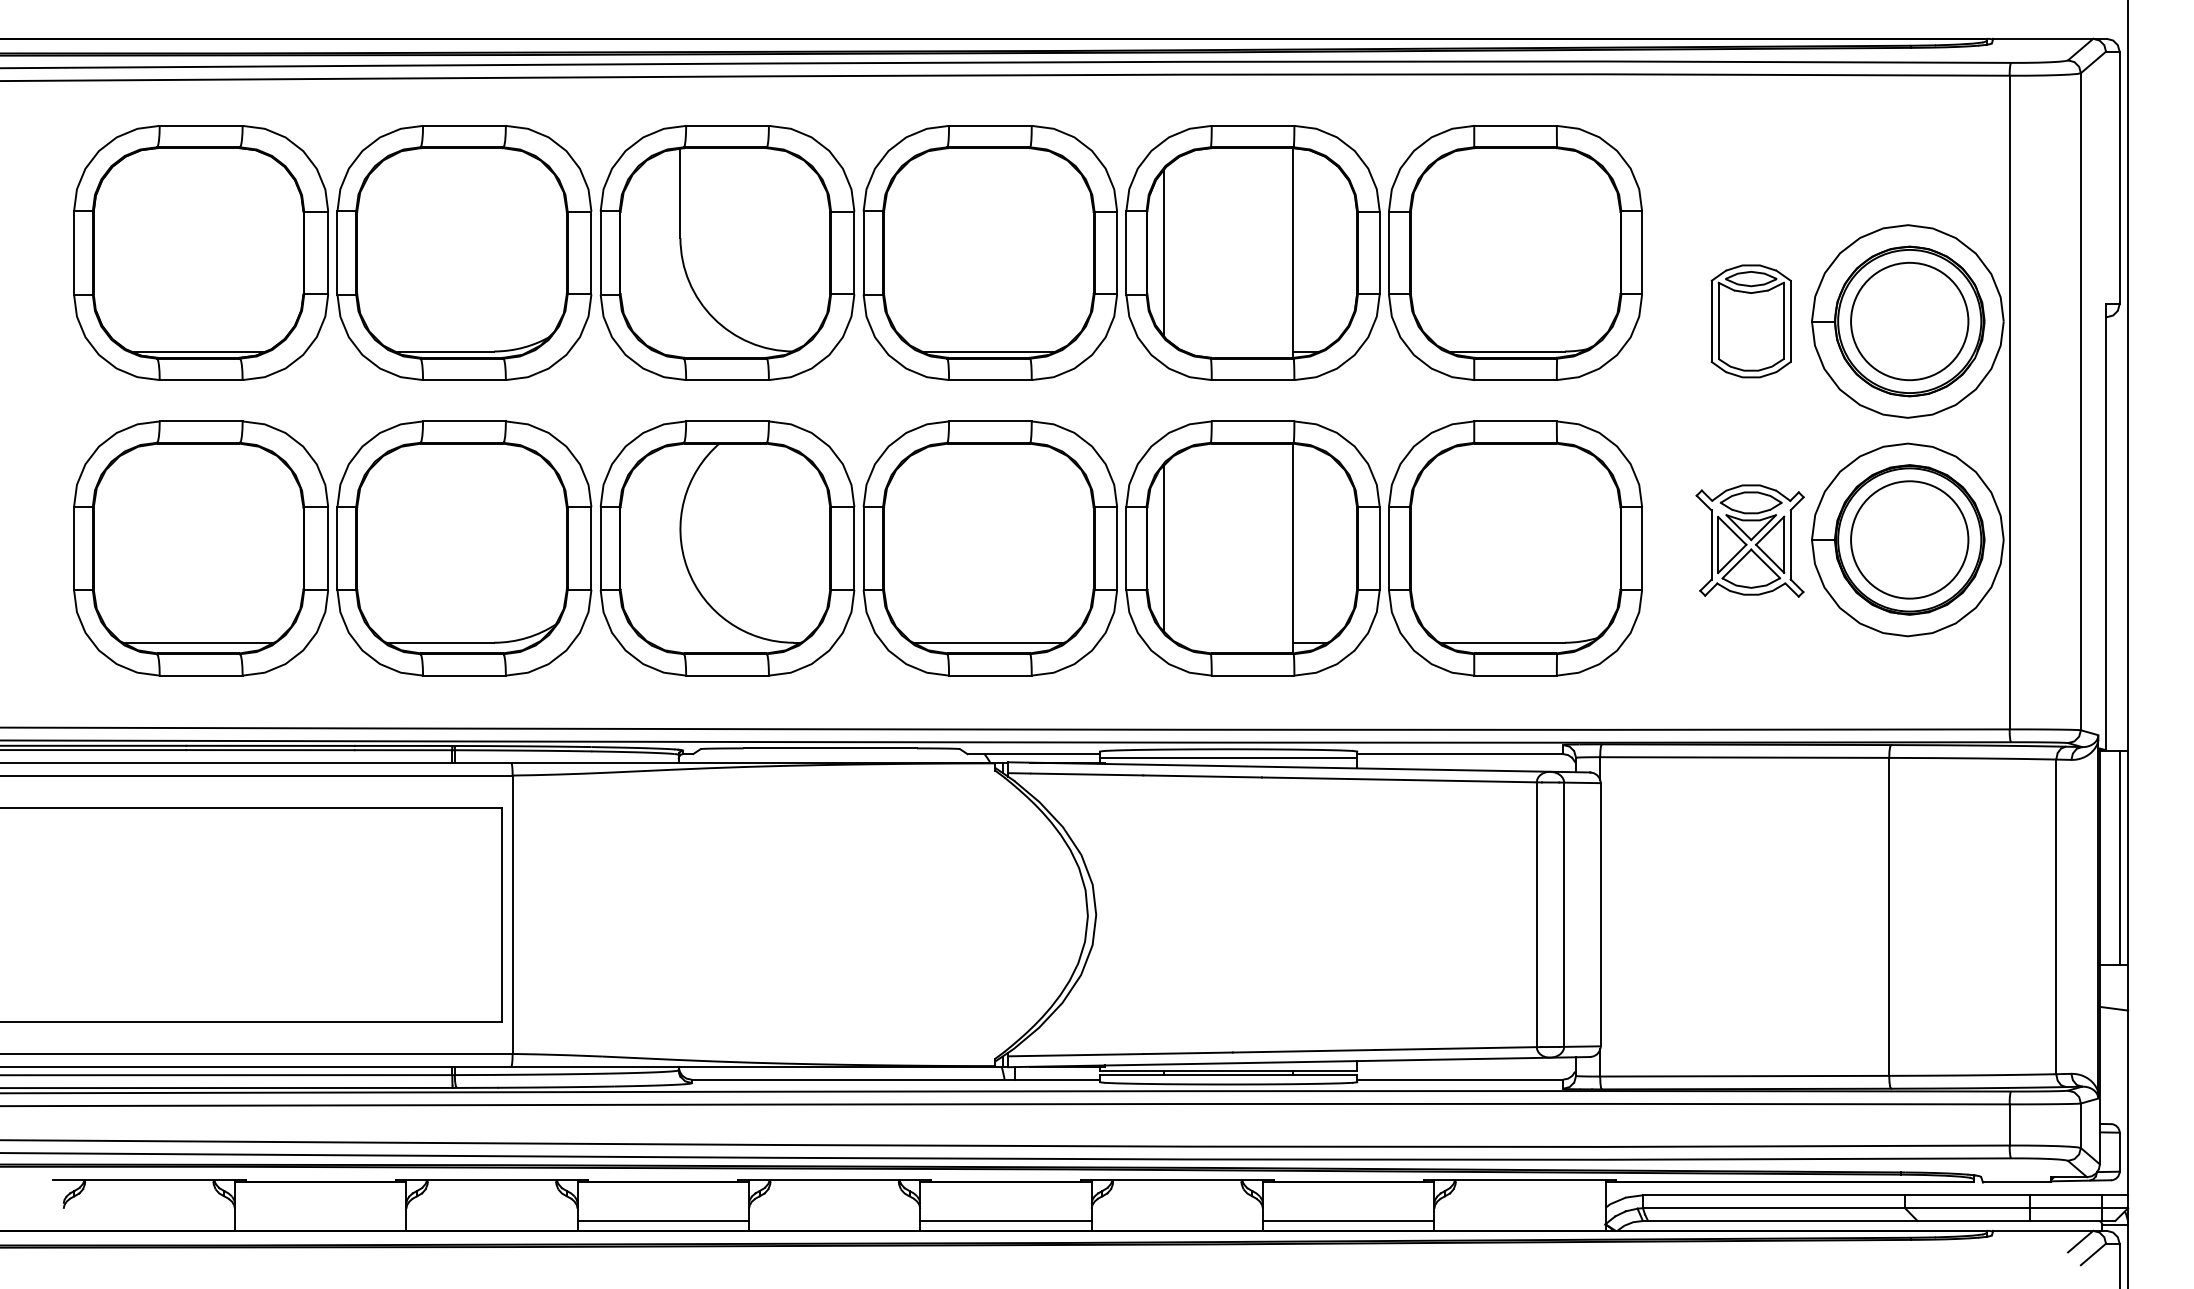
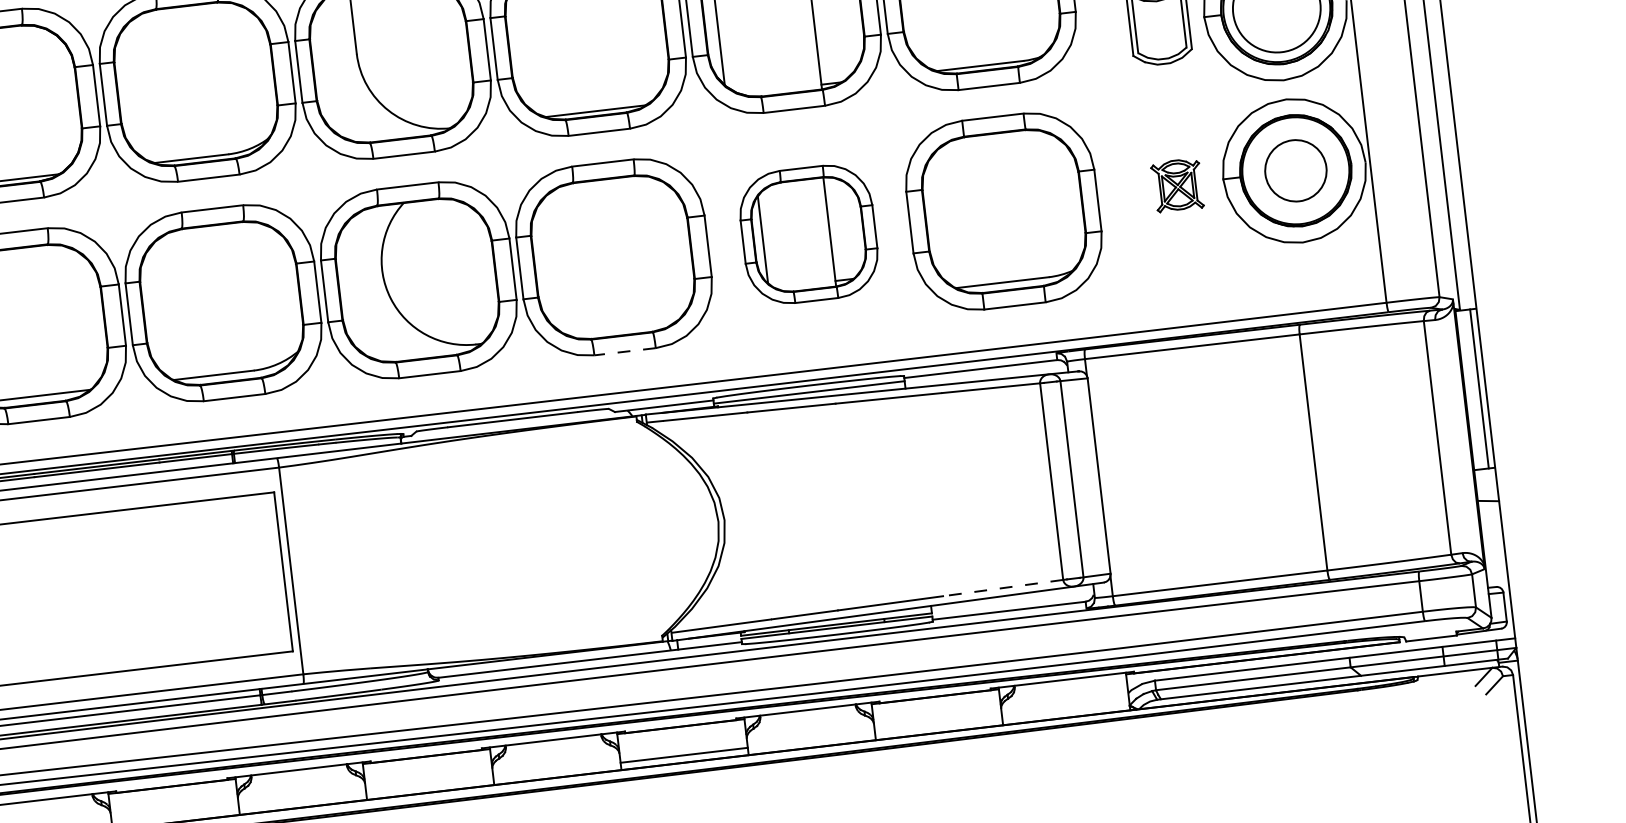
circle: (1909, 539) -> (1295, 170), size x0.7
part: (1749, 540) -> (1176, 185), size x0.6
part: (1252, 548) -> (808, 234), size x0.7
line: (988, 642) -> (620, 327), removed
line: (989, 675) -> (624, 351), solid -> dashed
line: (1455, 1048) -> (1002, 588), solid -> dashed
line: (662, 1221) -> (429, 785), removed
line: (1348, 1221) -> (938, 725), removed

